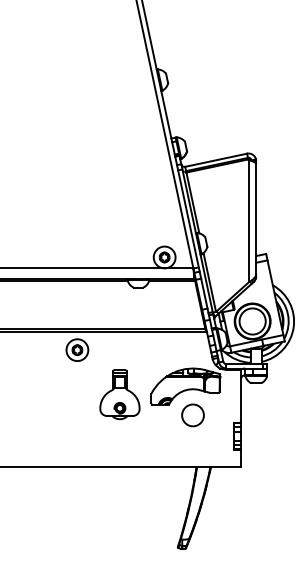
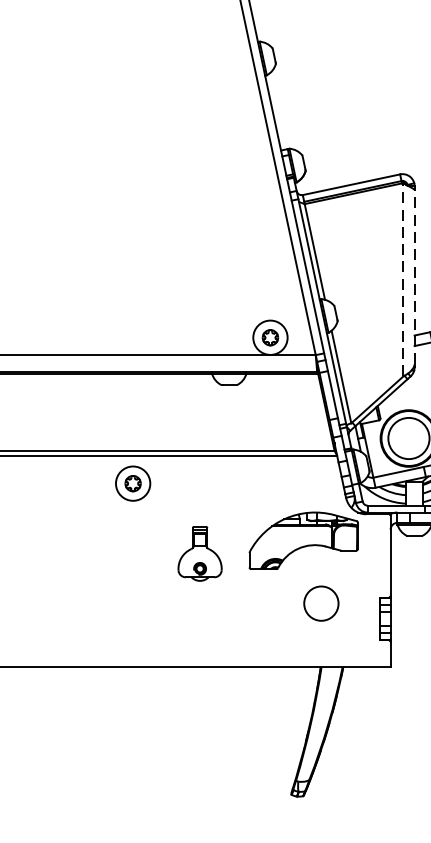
line: (256, 218) -> (415, 276), solid -> dashed
line: (249, 220) -> (403, 279), solid -> dashed
part: (119, 394) -> (199, 553), size x0.7
circle: (192, 415) -> (320, 603), moved

